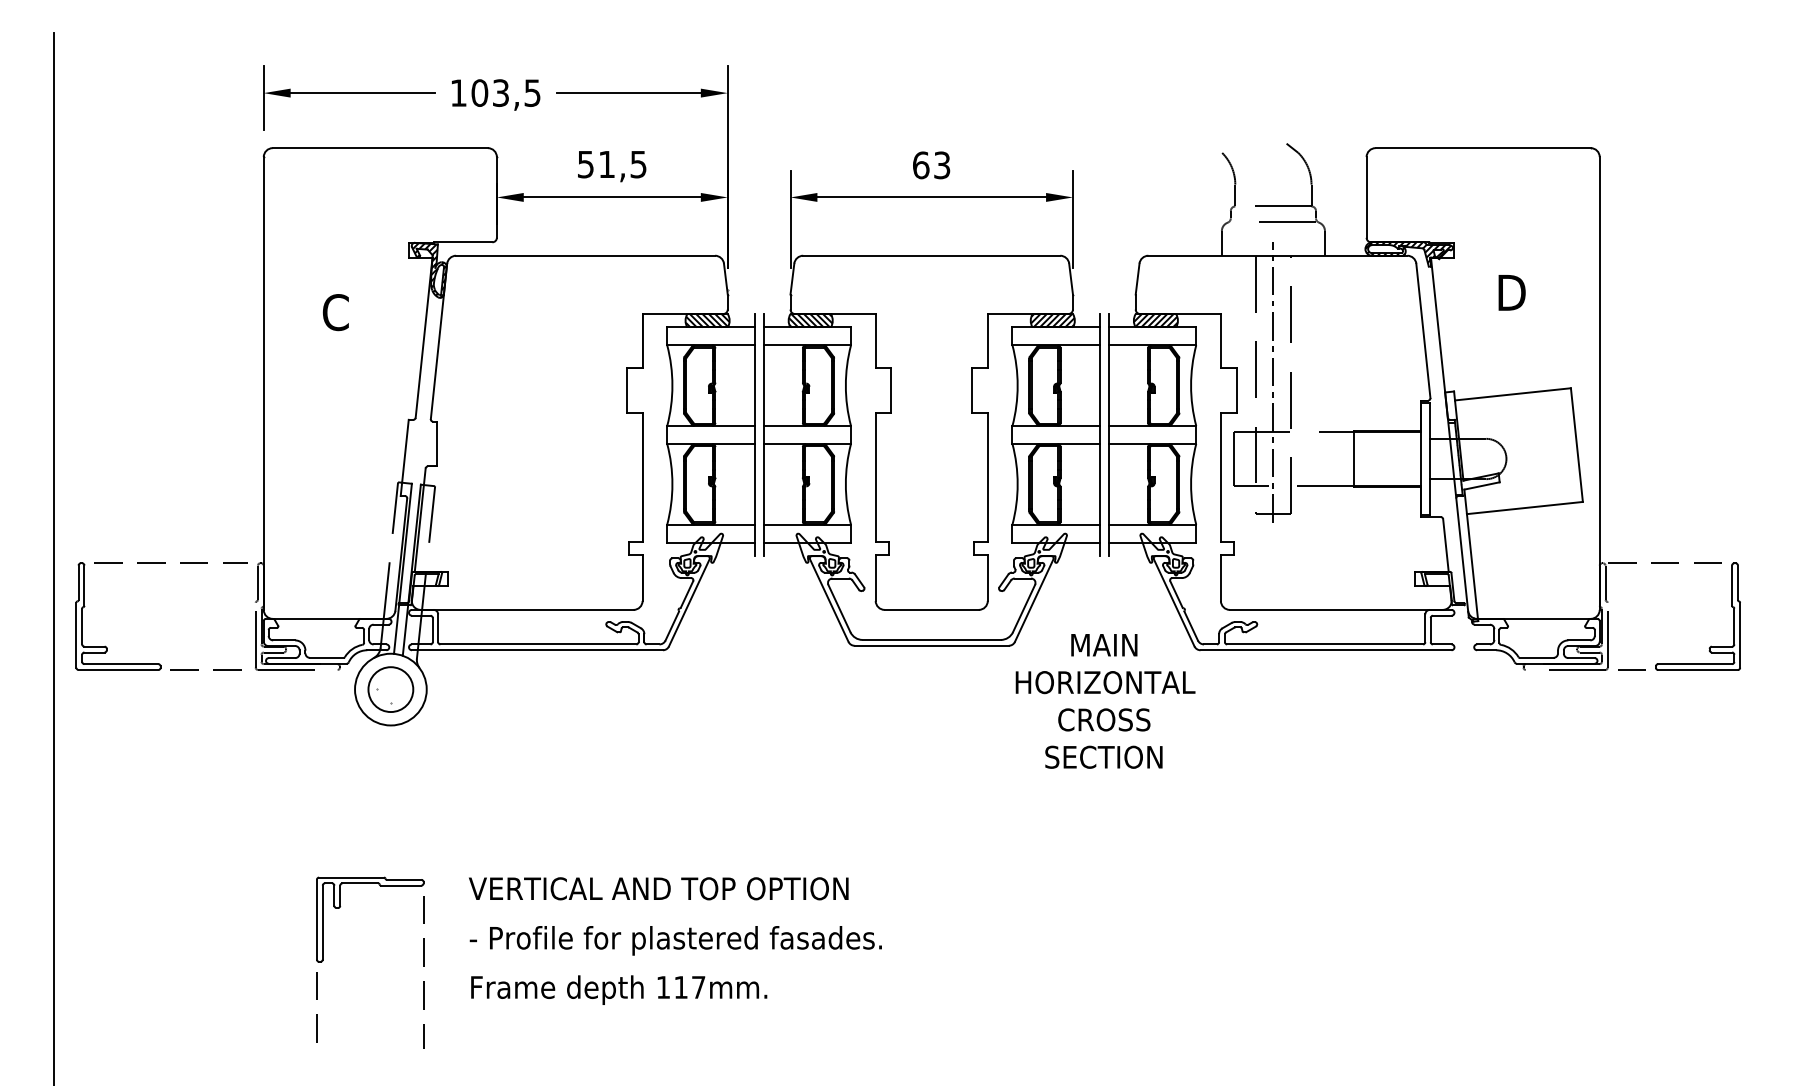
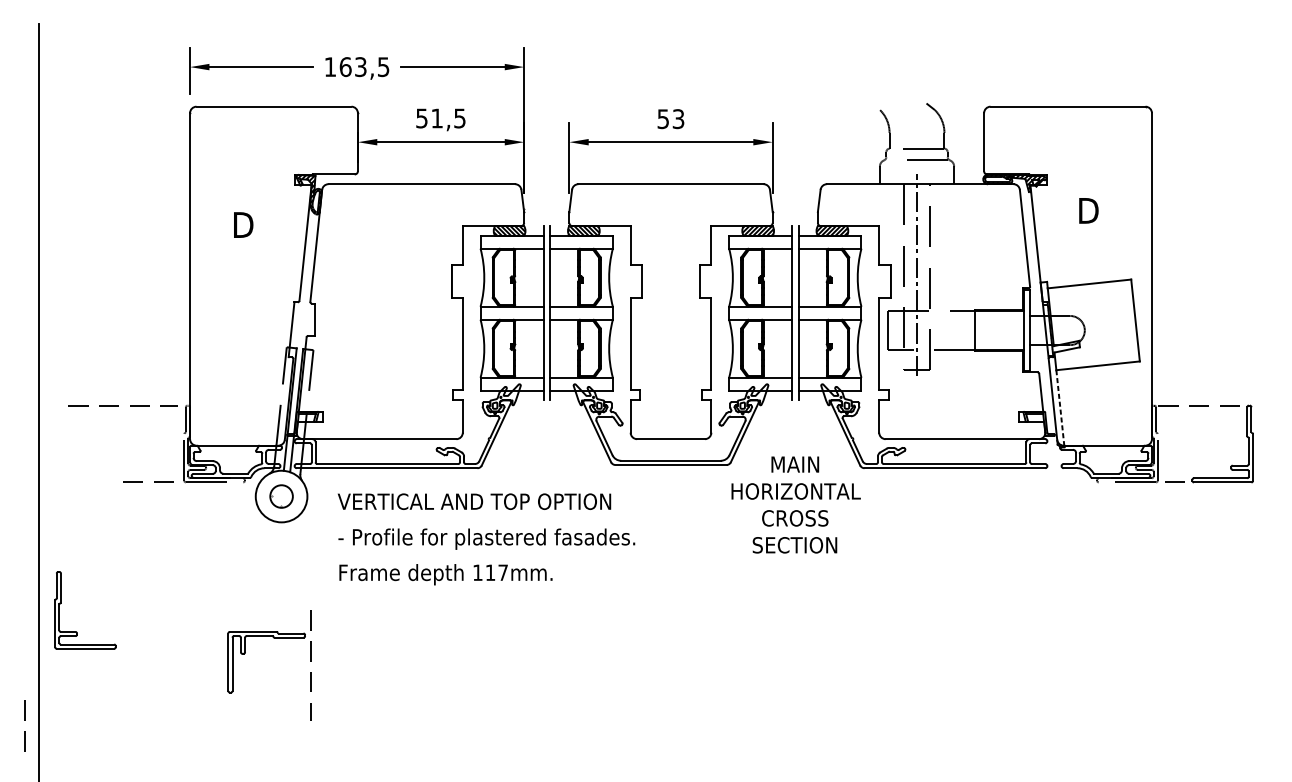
text: (479, 92) -> (345, 66), 103,5 -> 163,5
text: (921, 165) -> (663, 119), 63 -> 53
text: (336, 312) -> (242, 225), C -> D
line: (1472, 566) -> (1060, 407), solid -> dashed
part: (105, 645) -> (76, 631), moved
circle: (390, 689) -> (281, 496), size x0.7
text: (675, 940) -> (486, 538), moved
line: (423, 966) -> (310, 661), moved
line: (316, 1014) -> (24, 731), moved

